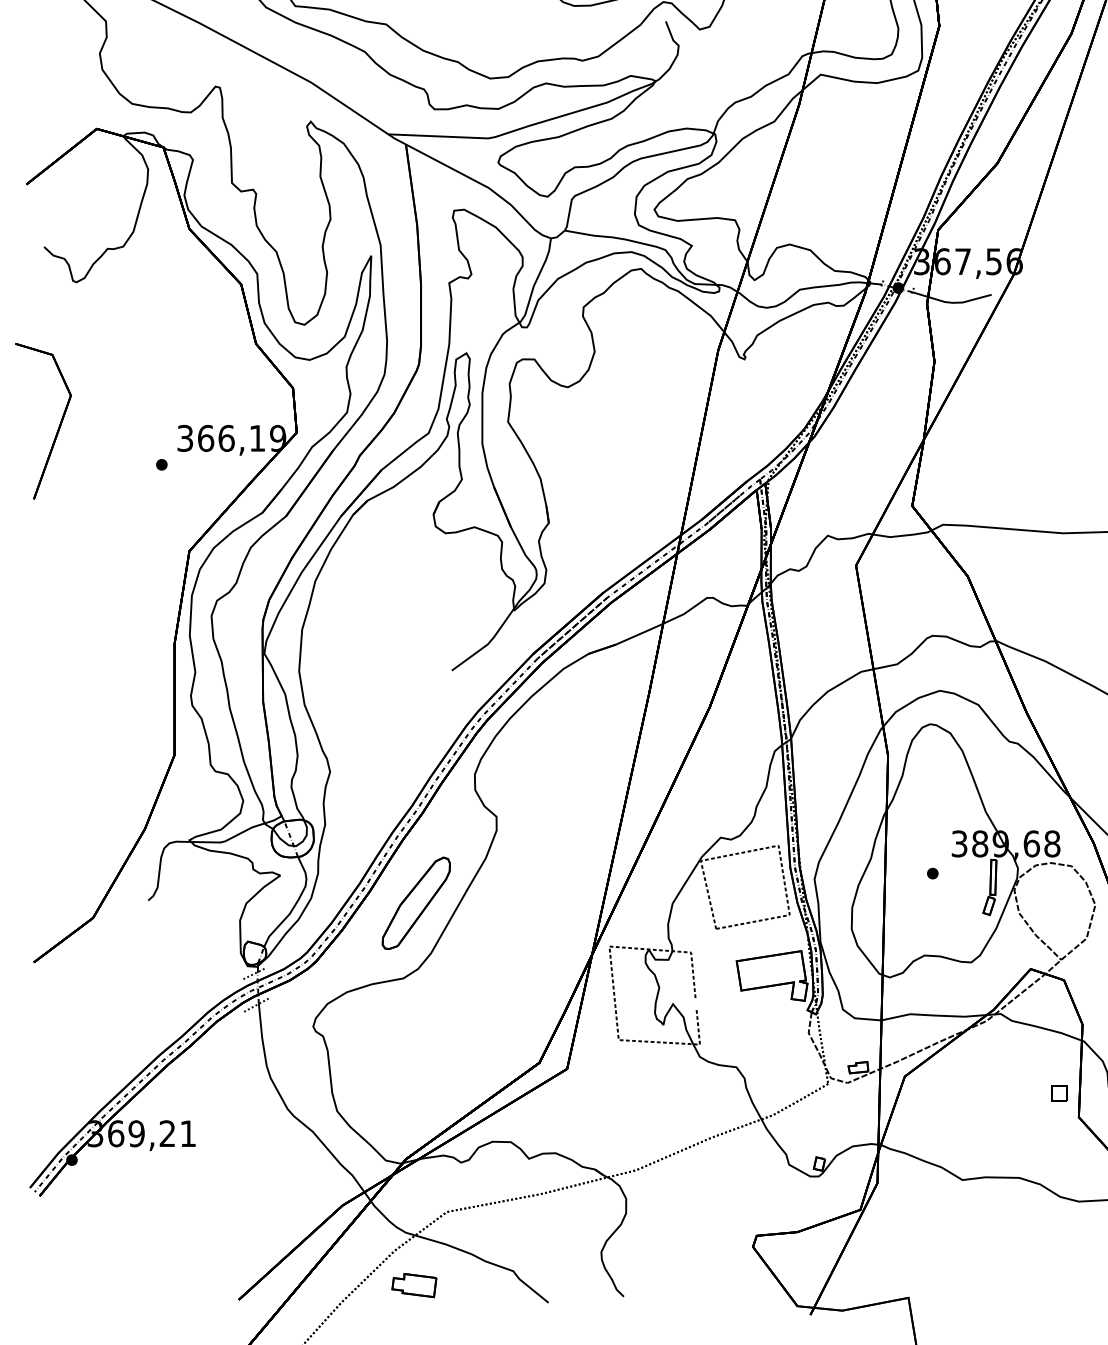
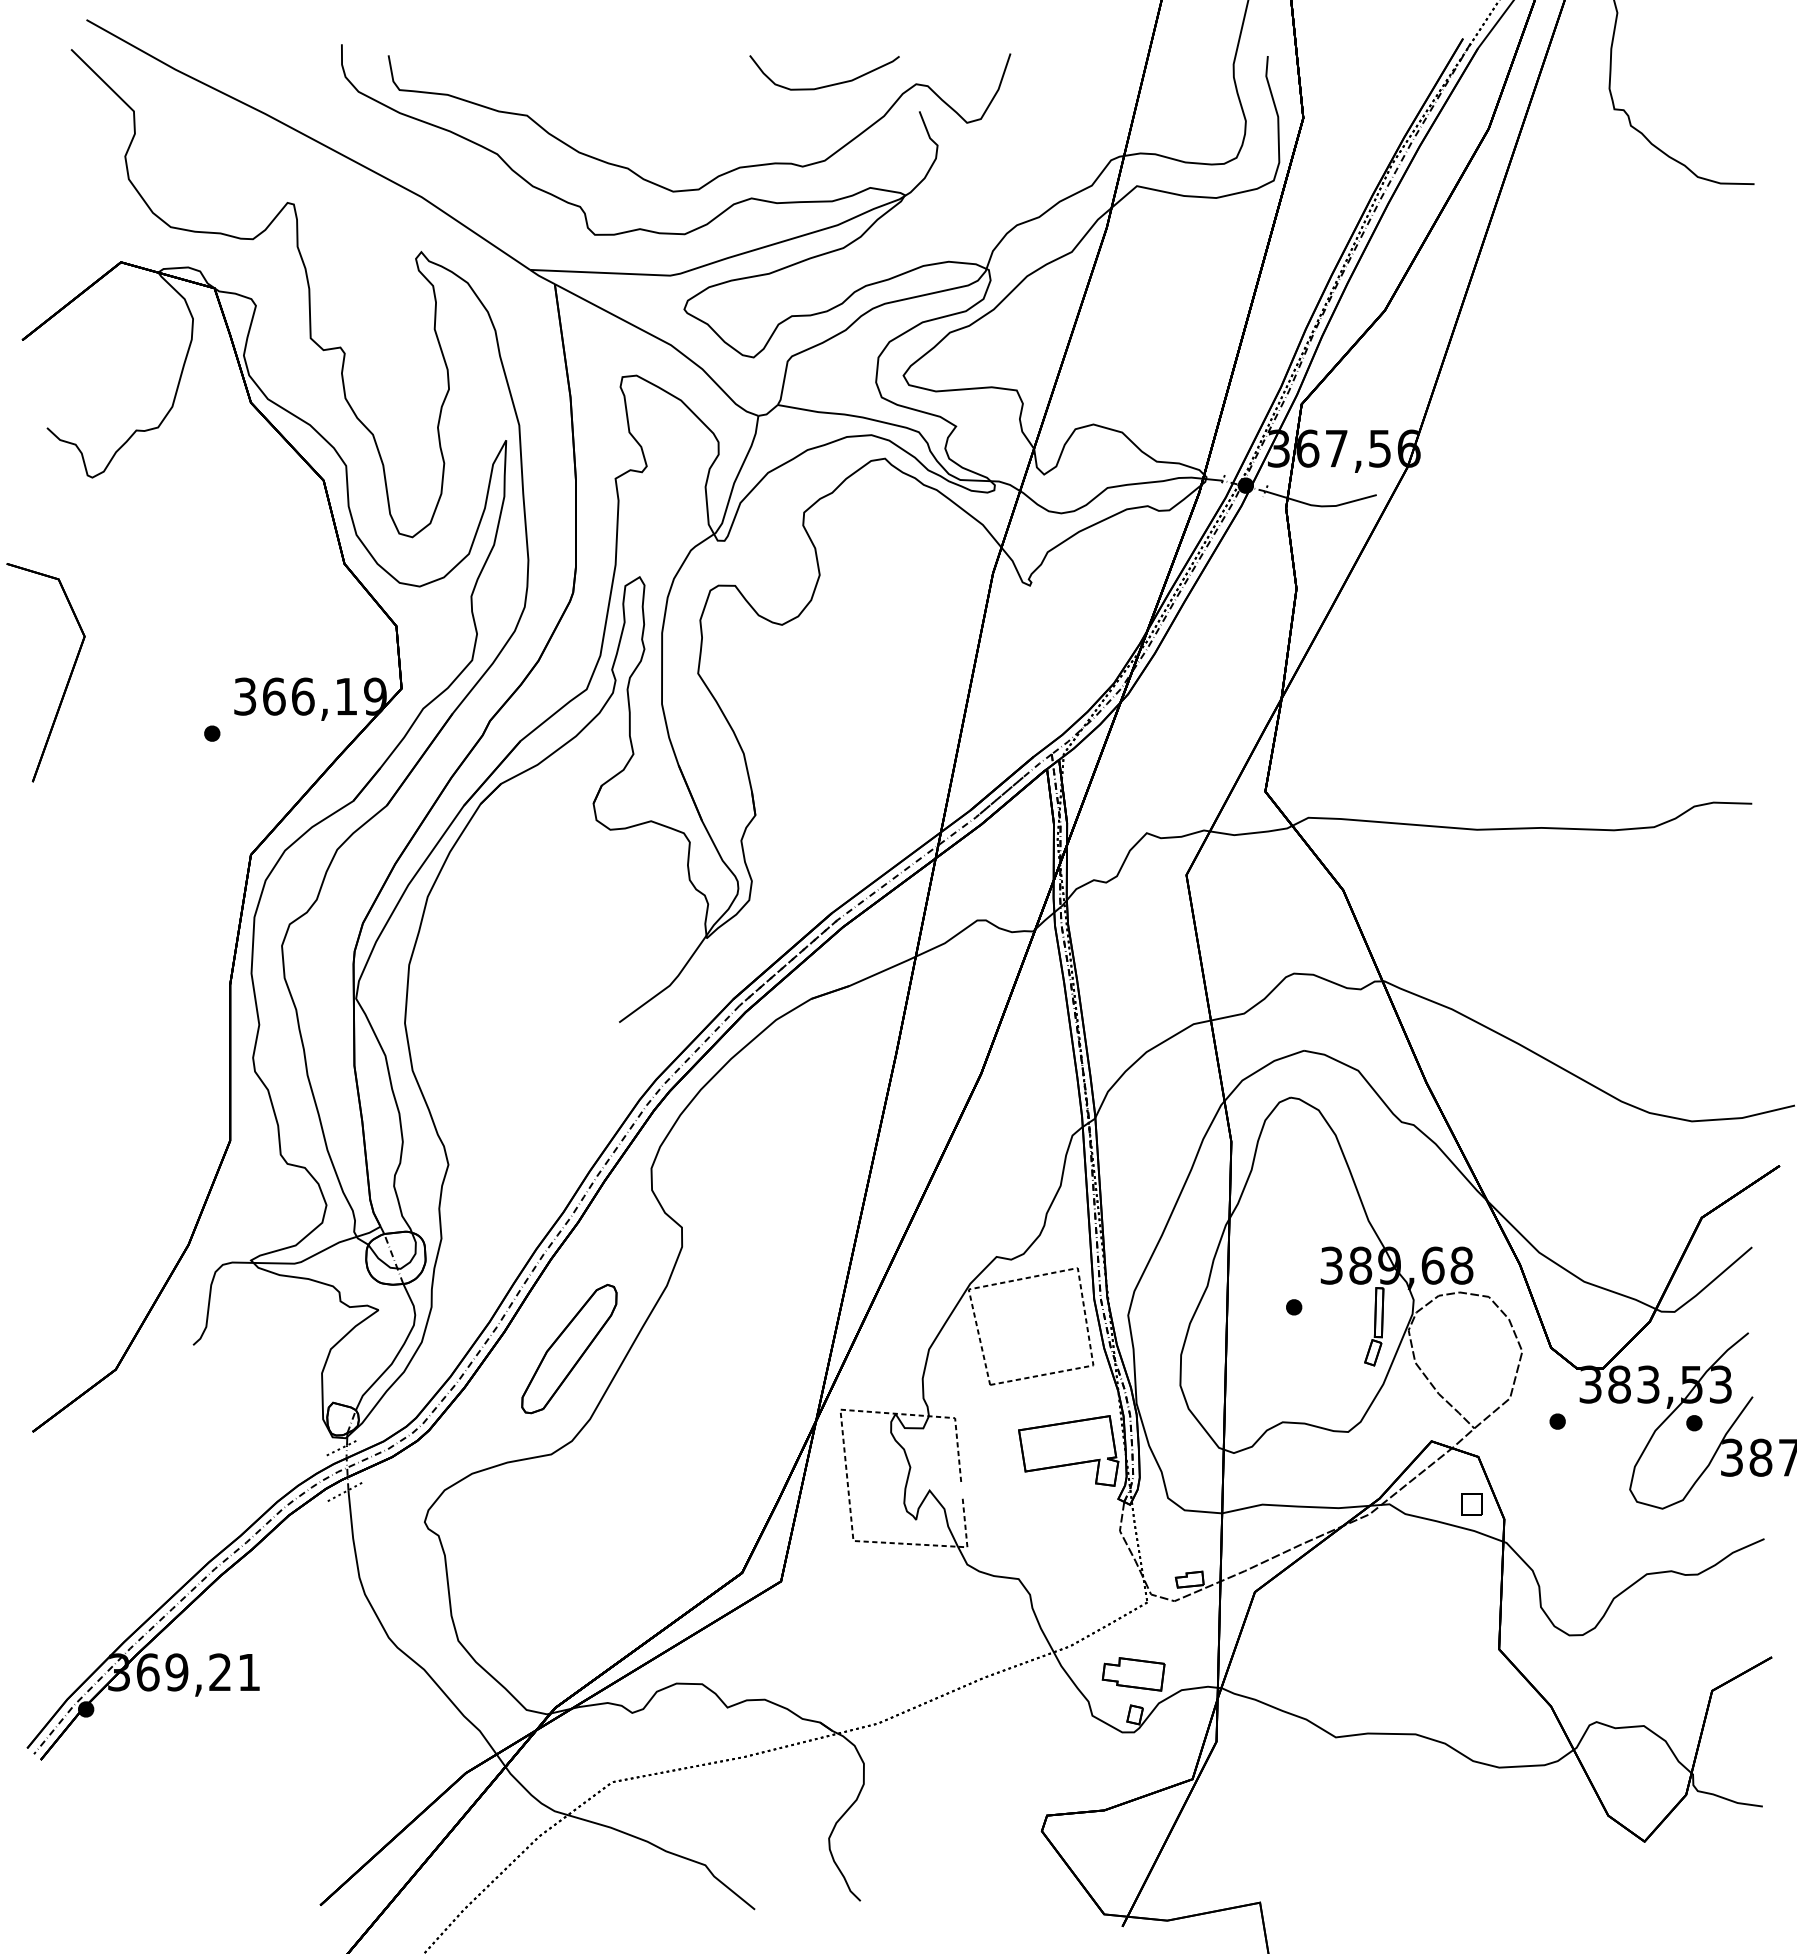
part: (1059, 1093) -> (1471, 1504), moved
part: (414, 1285) -> (1133, 1674), moved

